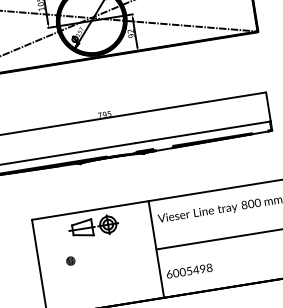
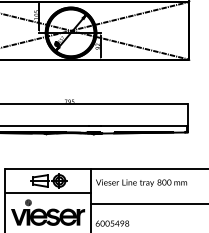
line: (95, 242) -> (48, 192), added
fill: (99, 275) -> (47, 216), added

